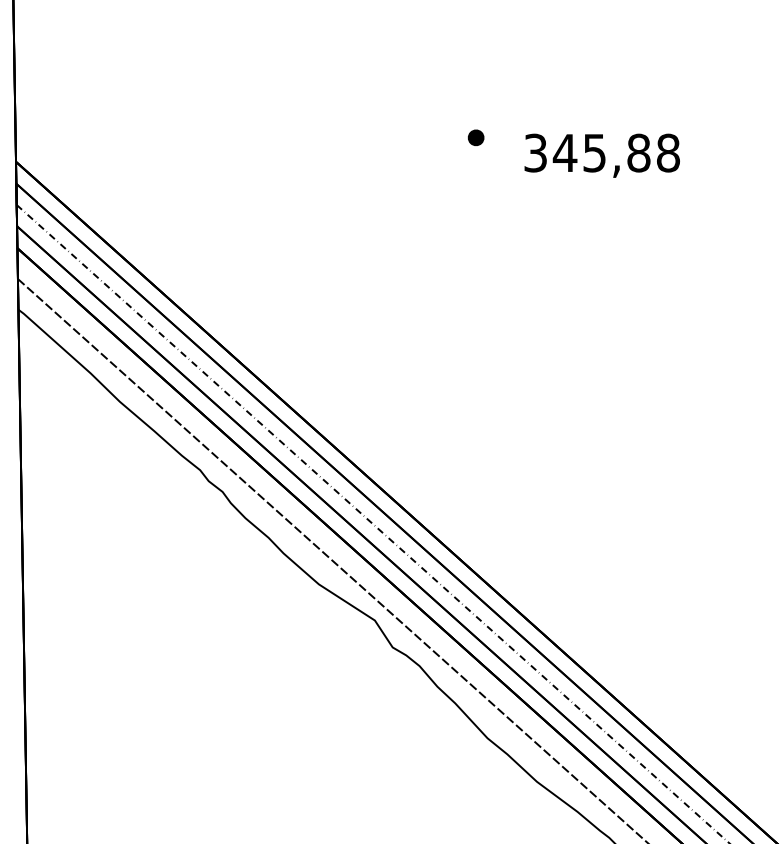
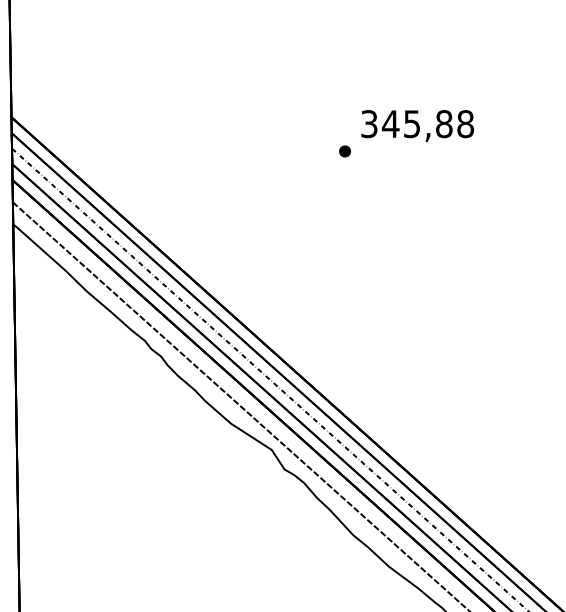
part: (475, 137) -> (344, 151), moved
text: (601, 155) -> (417, 125), moved

